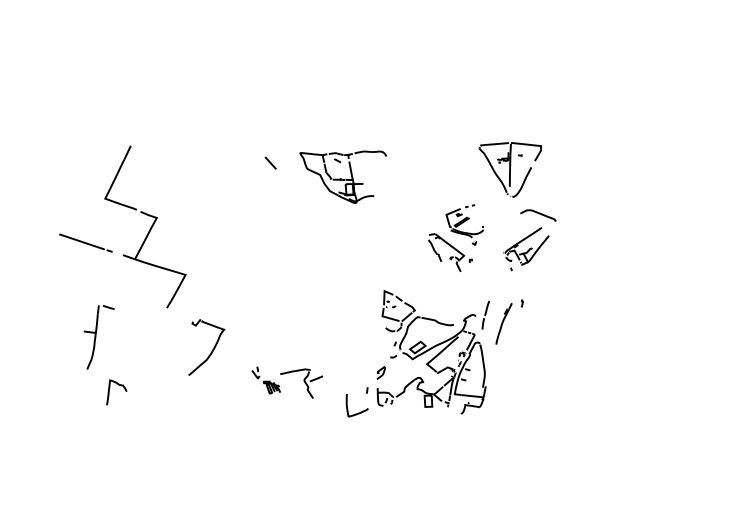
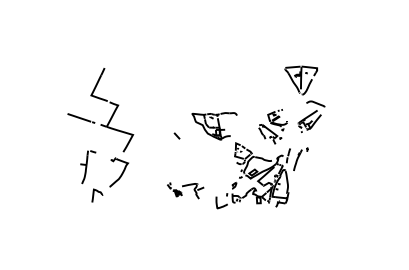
line: (269, 162) -> (176, 135), moved
part: (342, 177) -> (214, 126), moved
part: (454, 237) -> (272, 126), moved
part: (207, 347) -> (119, 172), moved

